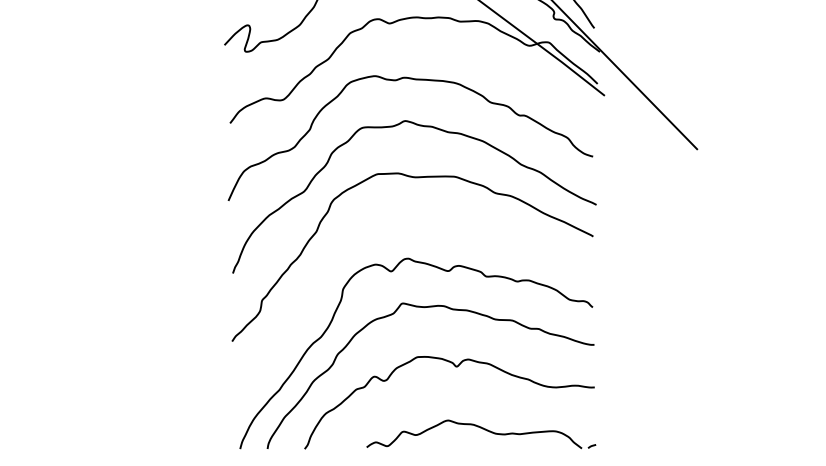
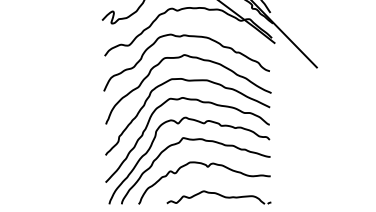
curve: (414, 220) -> (188, 100), added

